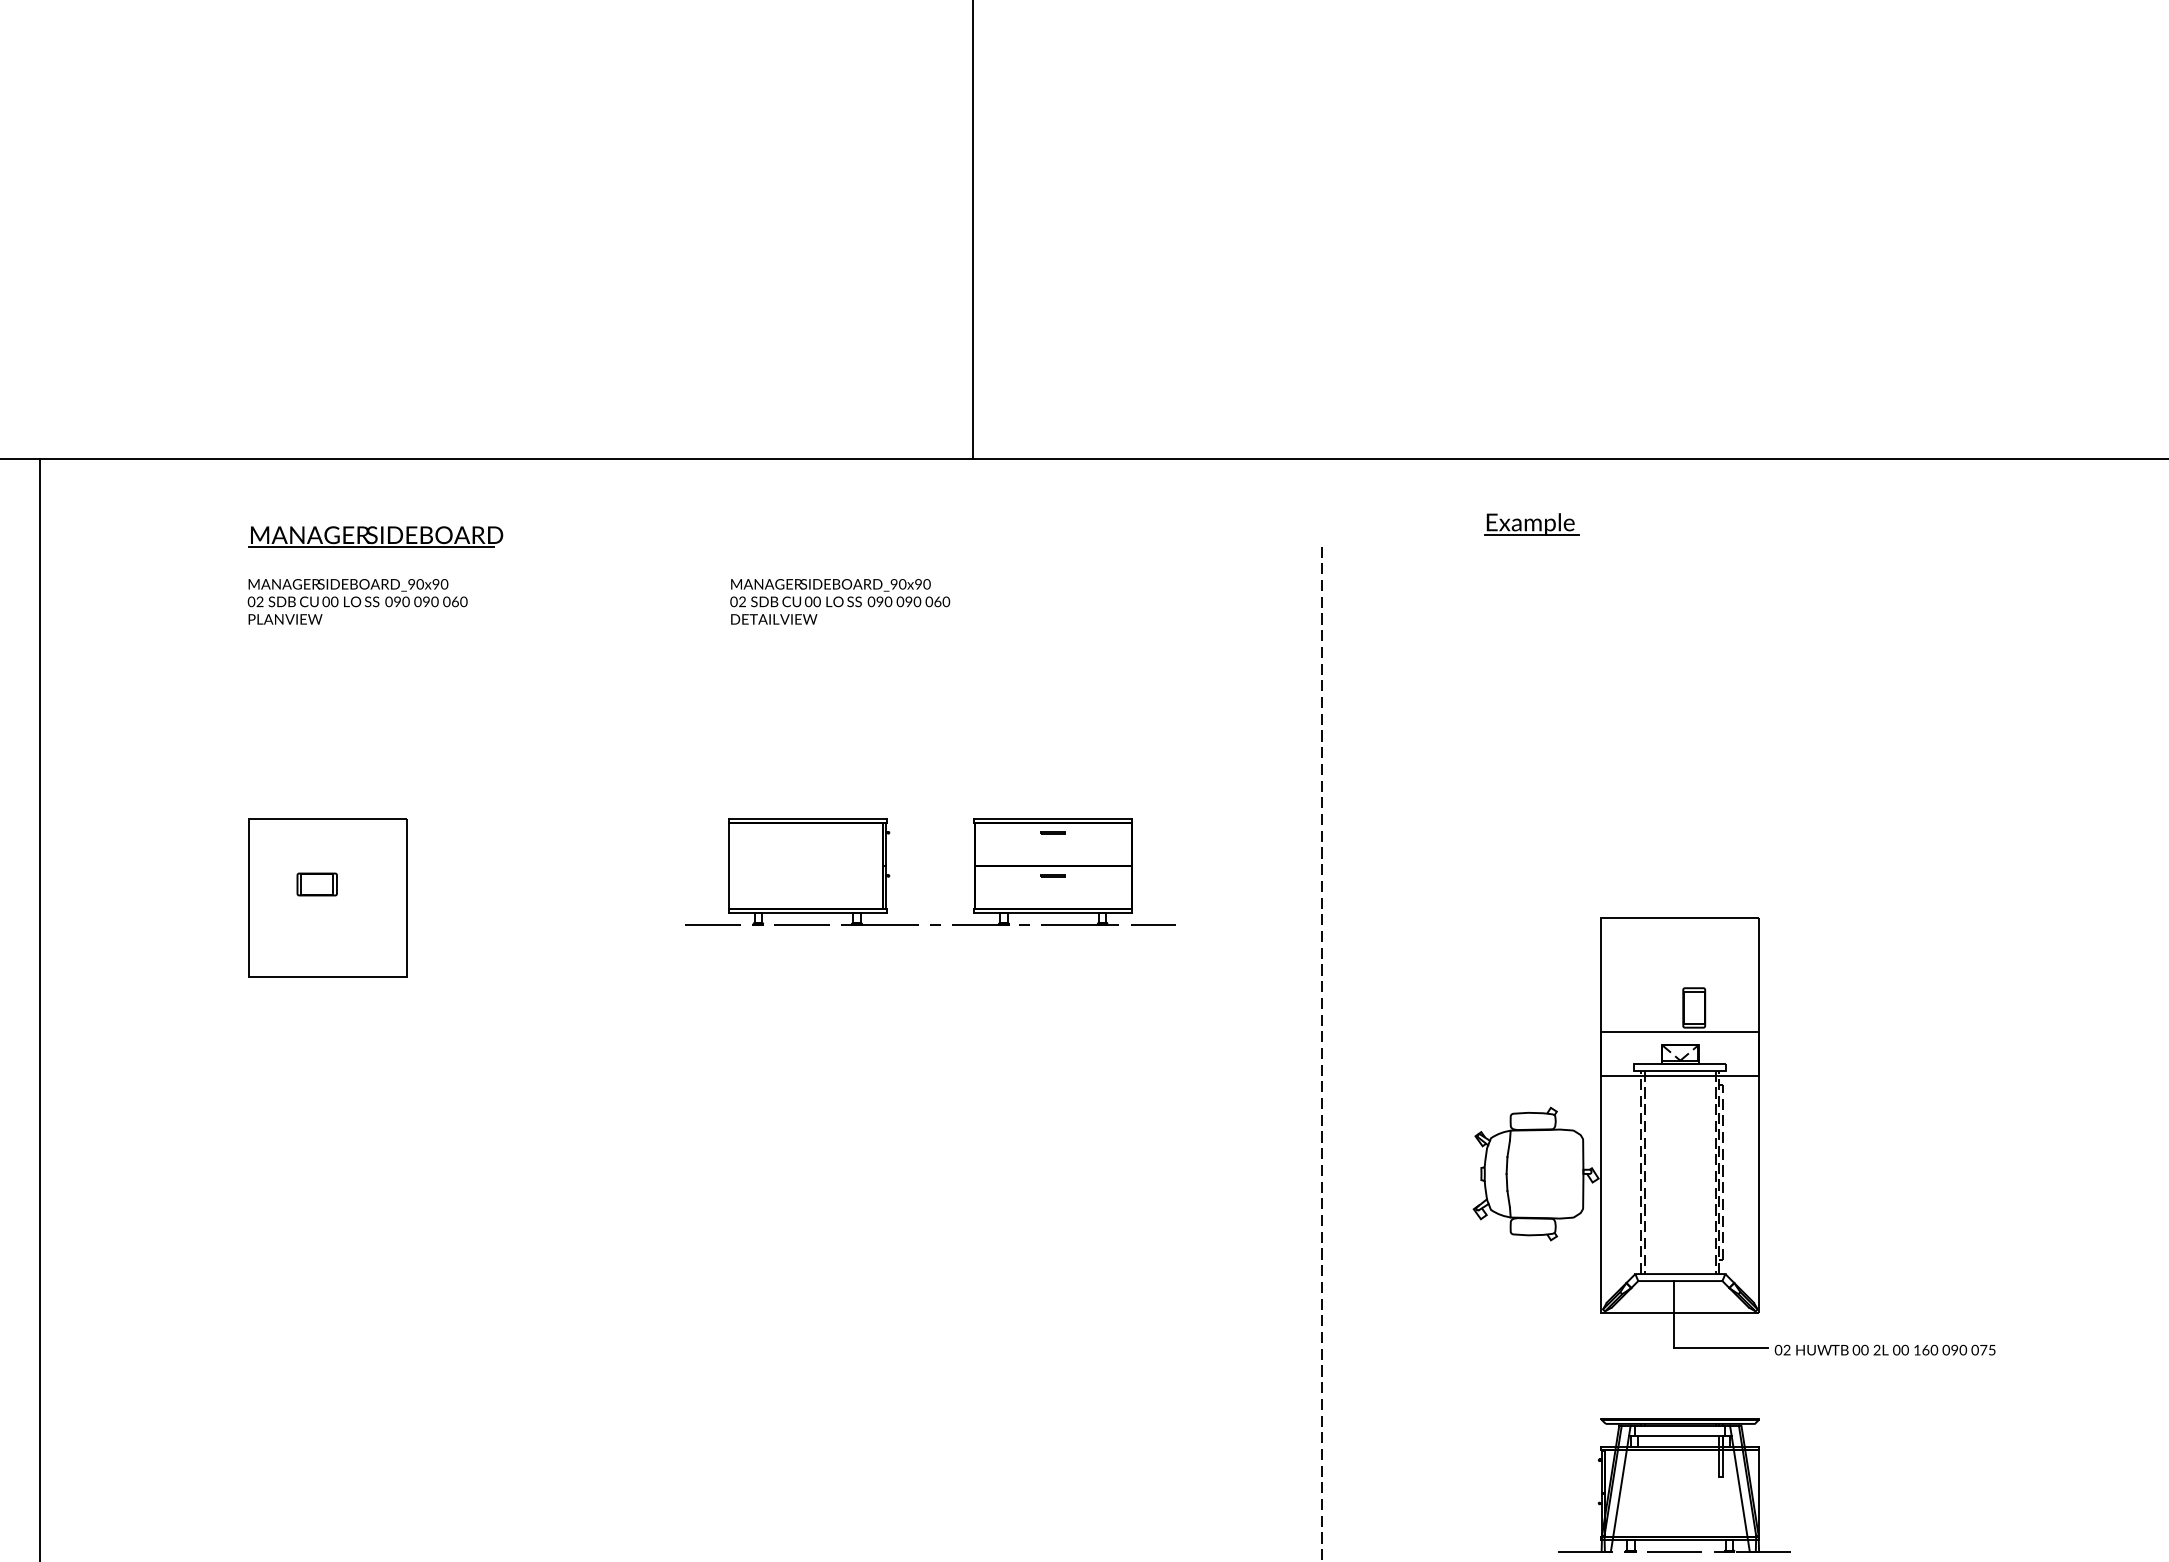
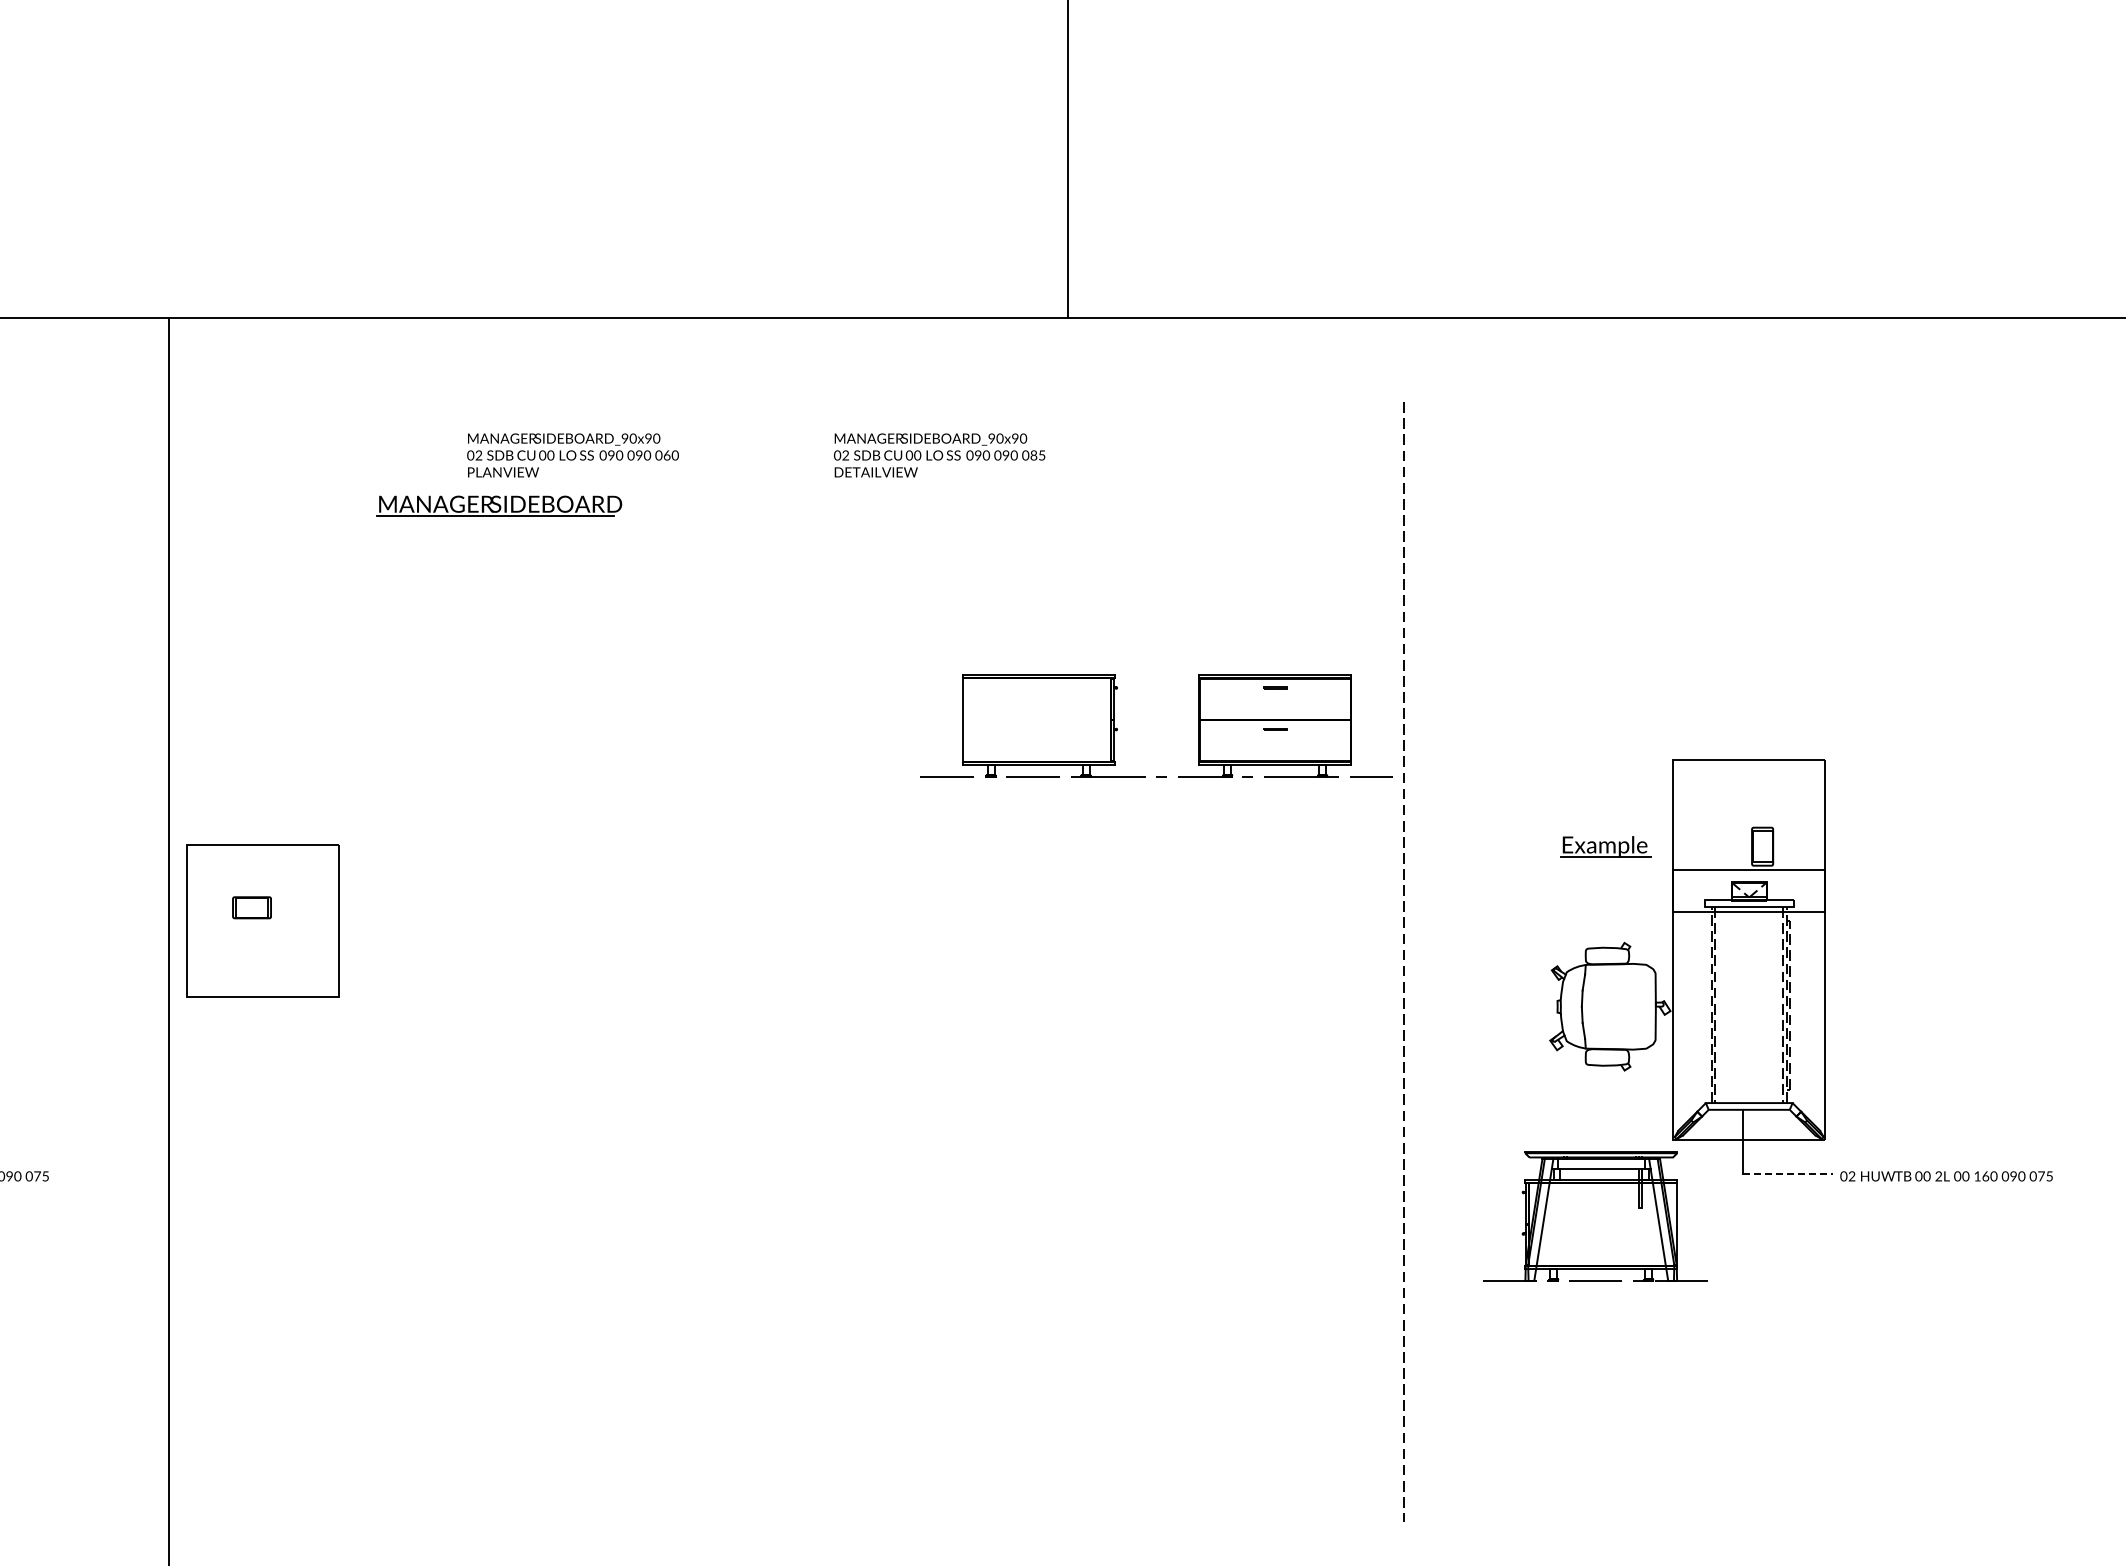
part: (1531, 524) -> (1605, 846), moved
part: (375, 536) -> (499, 505), moved
text: (357, 601) -> (572, 455), moved
text: (941, 601) -> (1037, 455), 060 -> 085
part: (889, 874) -> (1117, 728), moved
part: (328, 897) -> (262, 920), moved
line: (1721, 1347) -> (1788, 1173), solid -> dashed
part: (1674, 1485) -> (1595, 1216), moved

